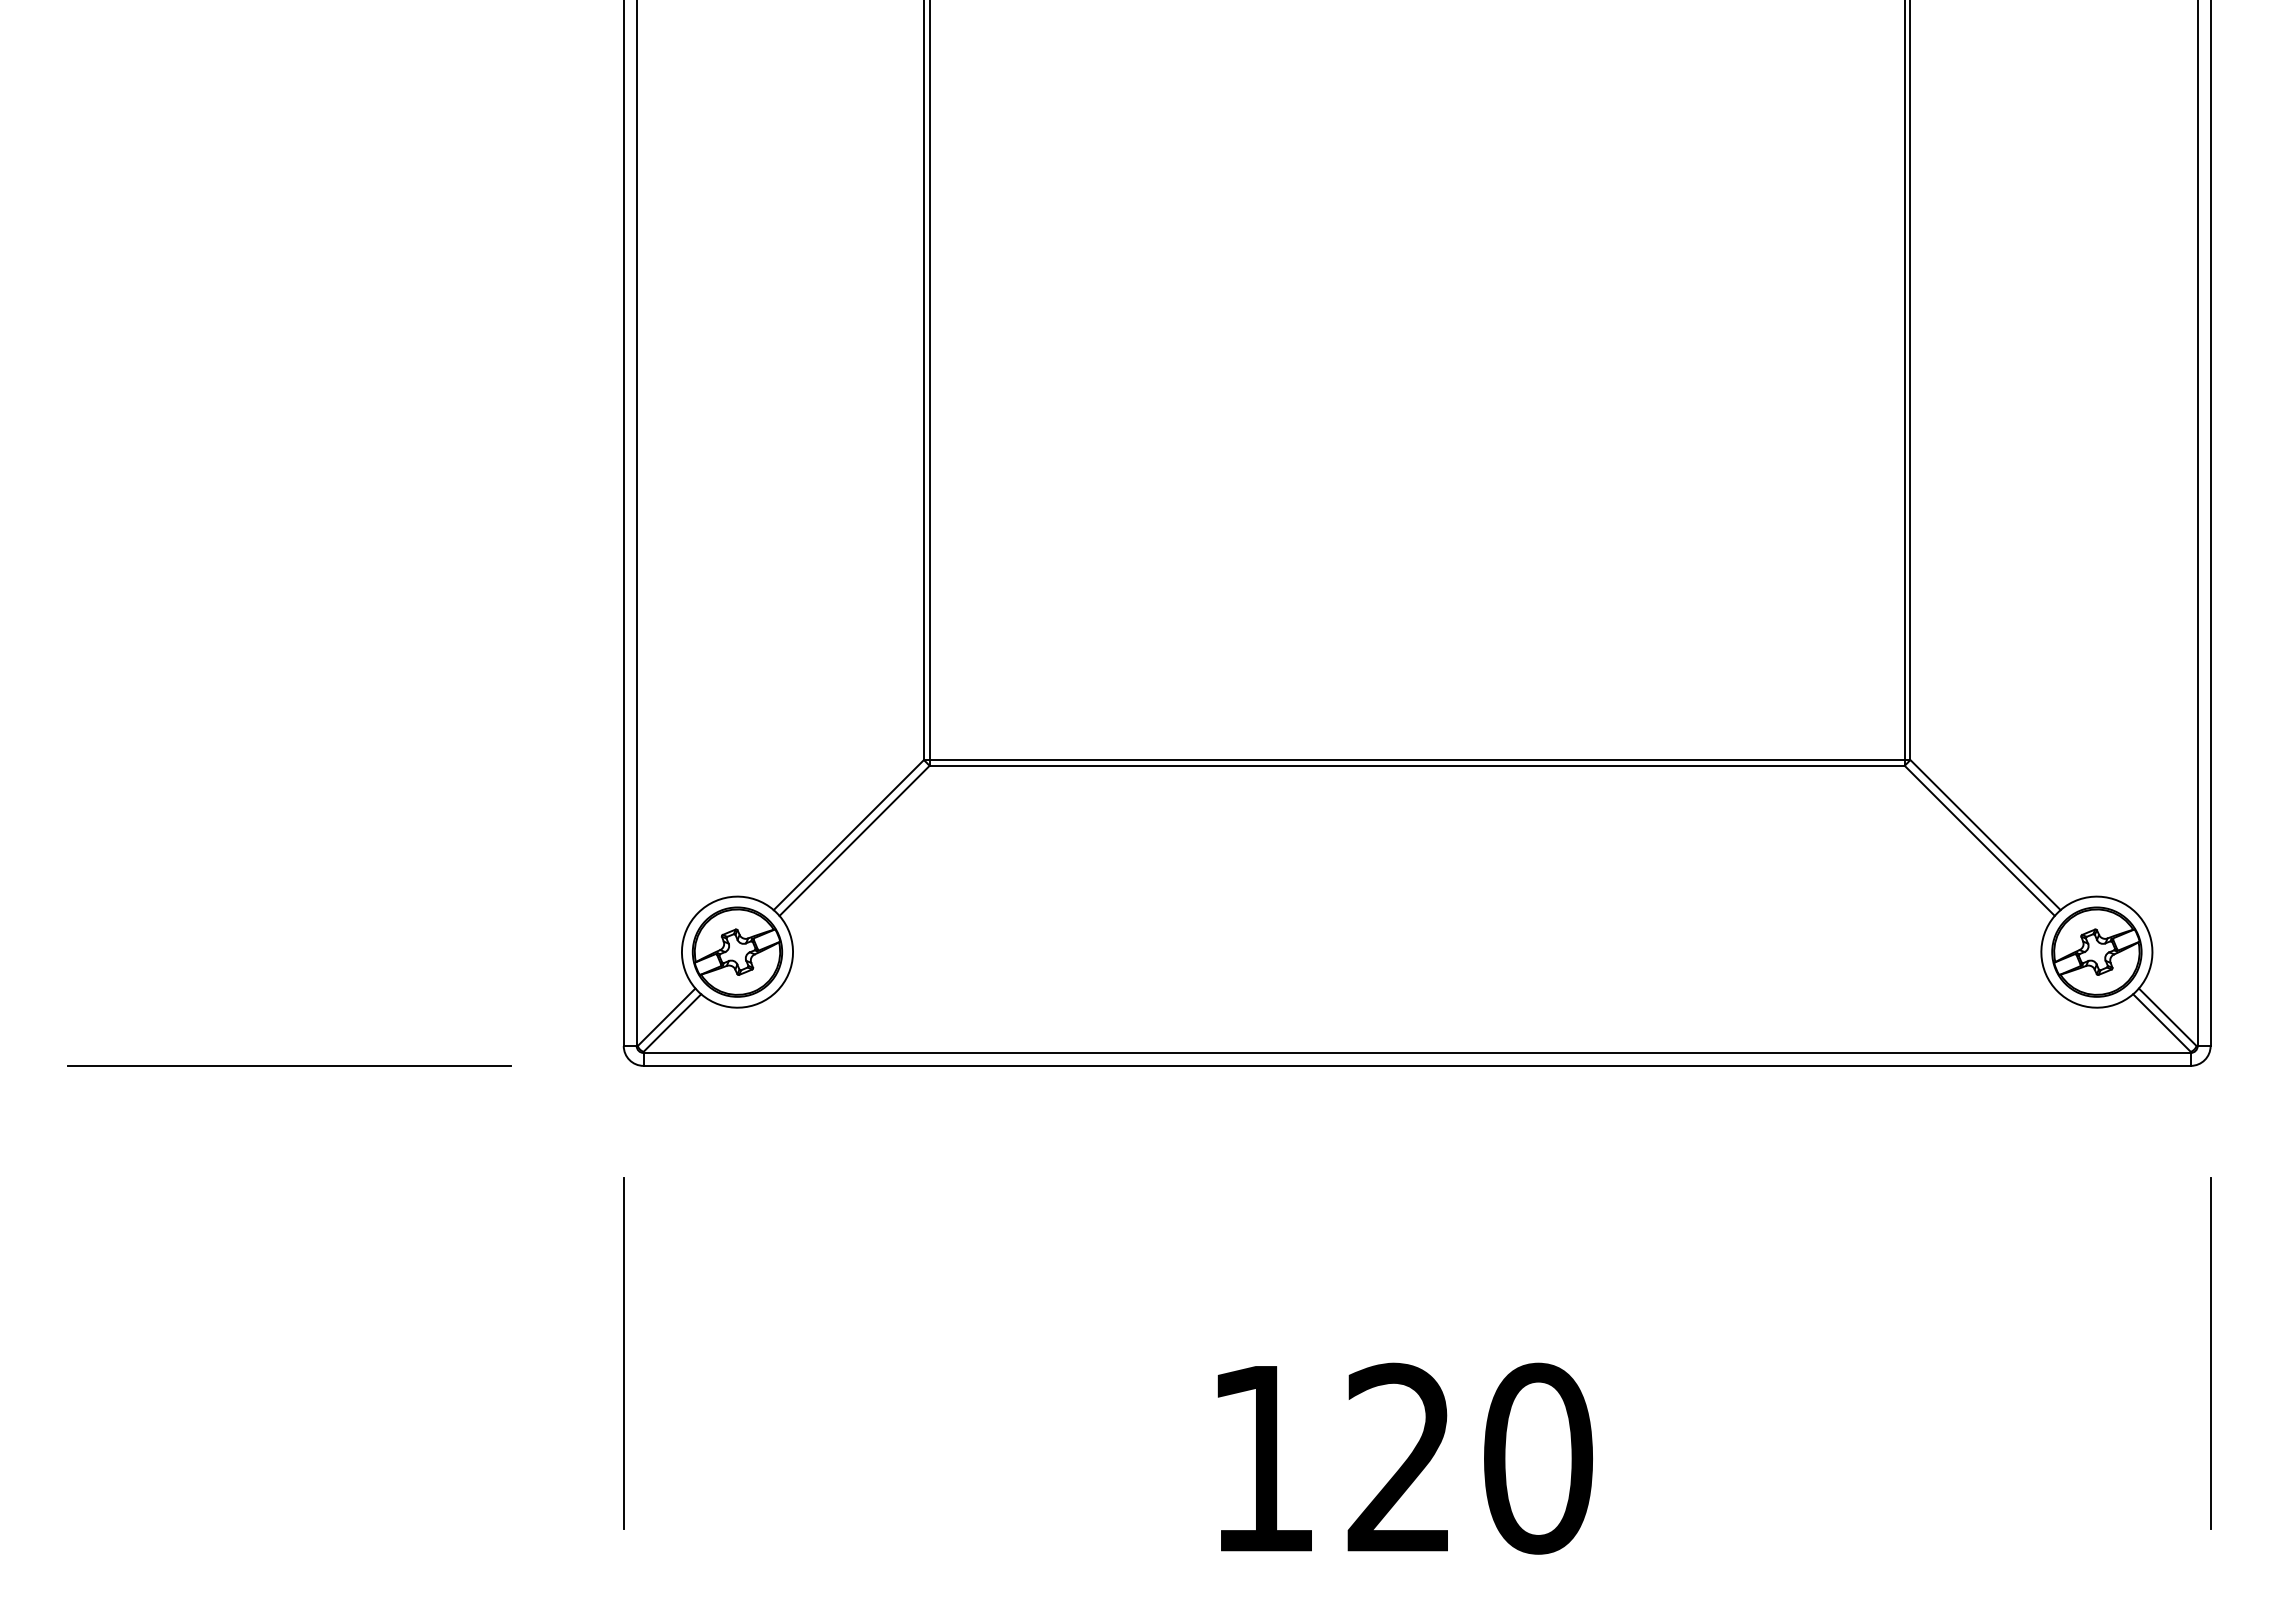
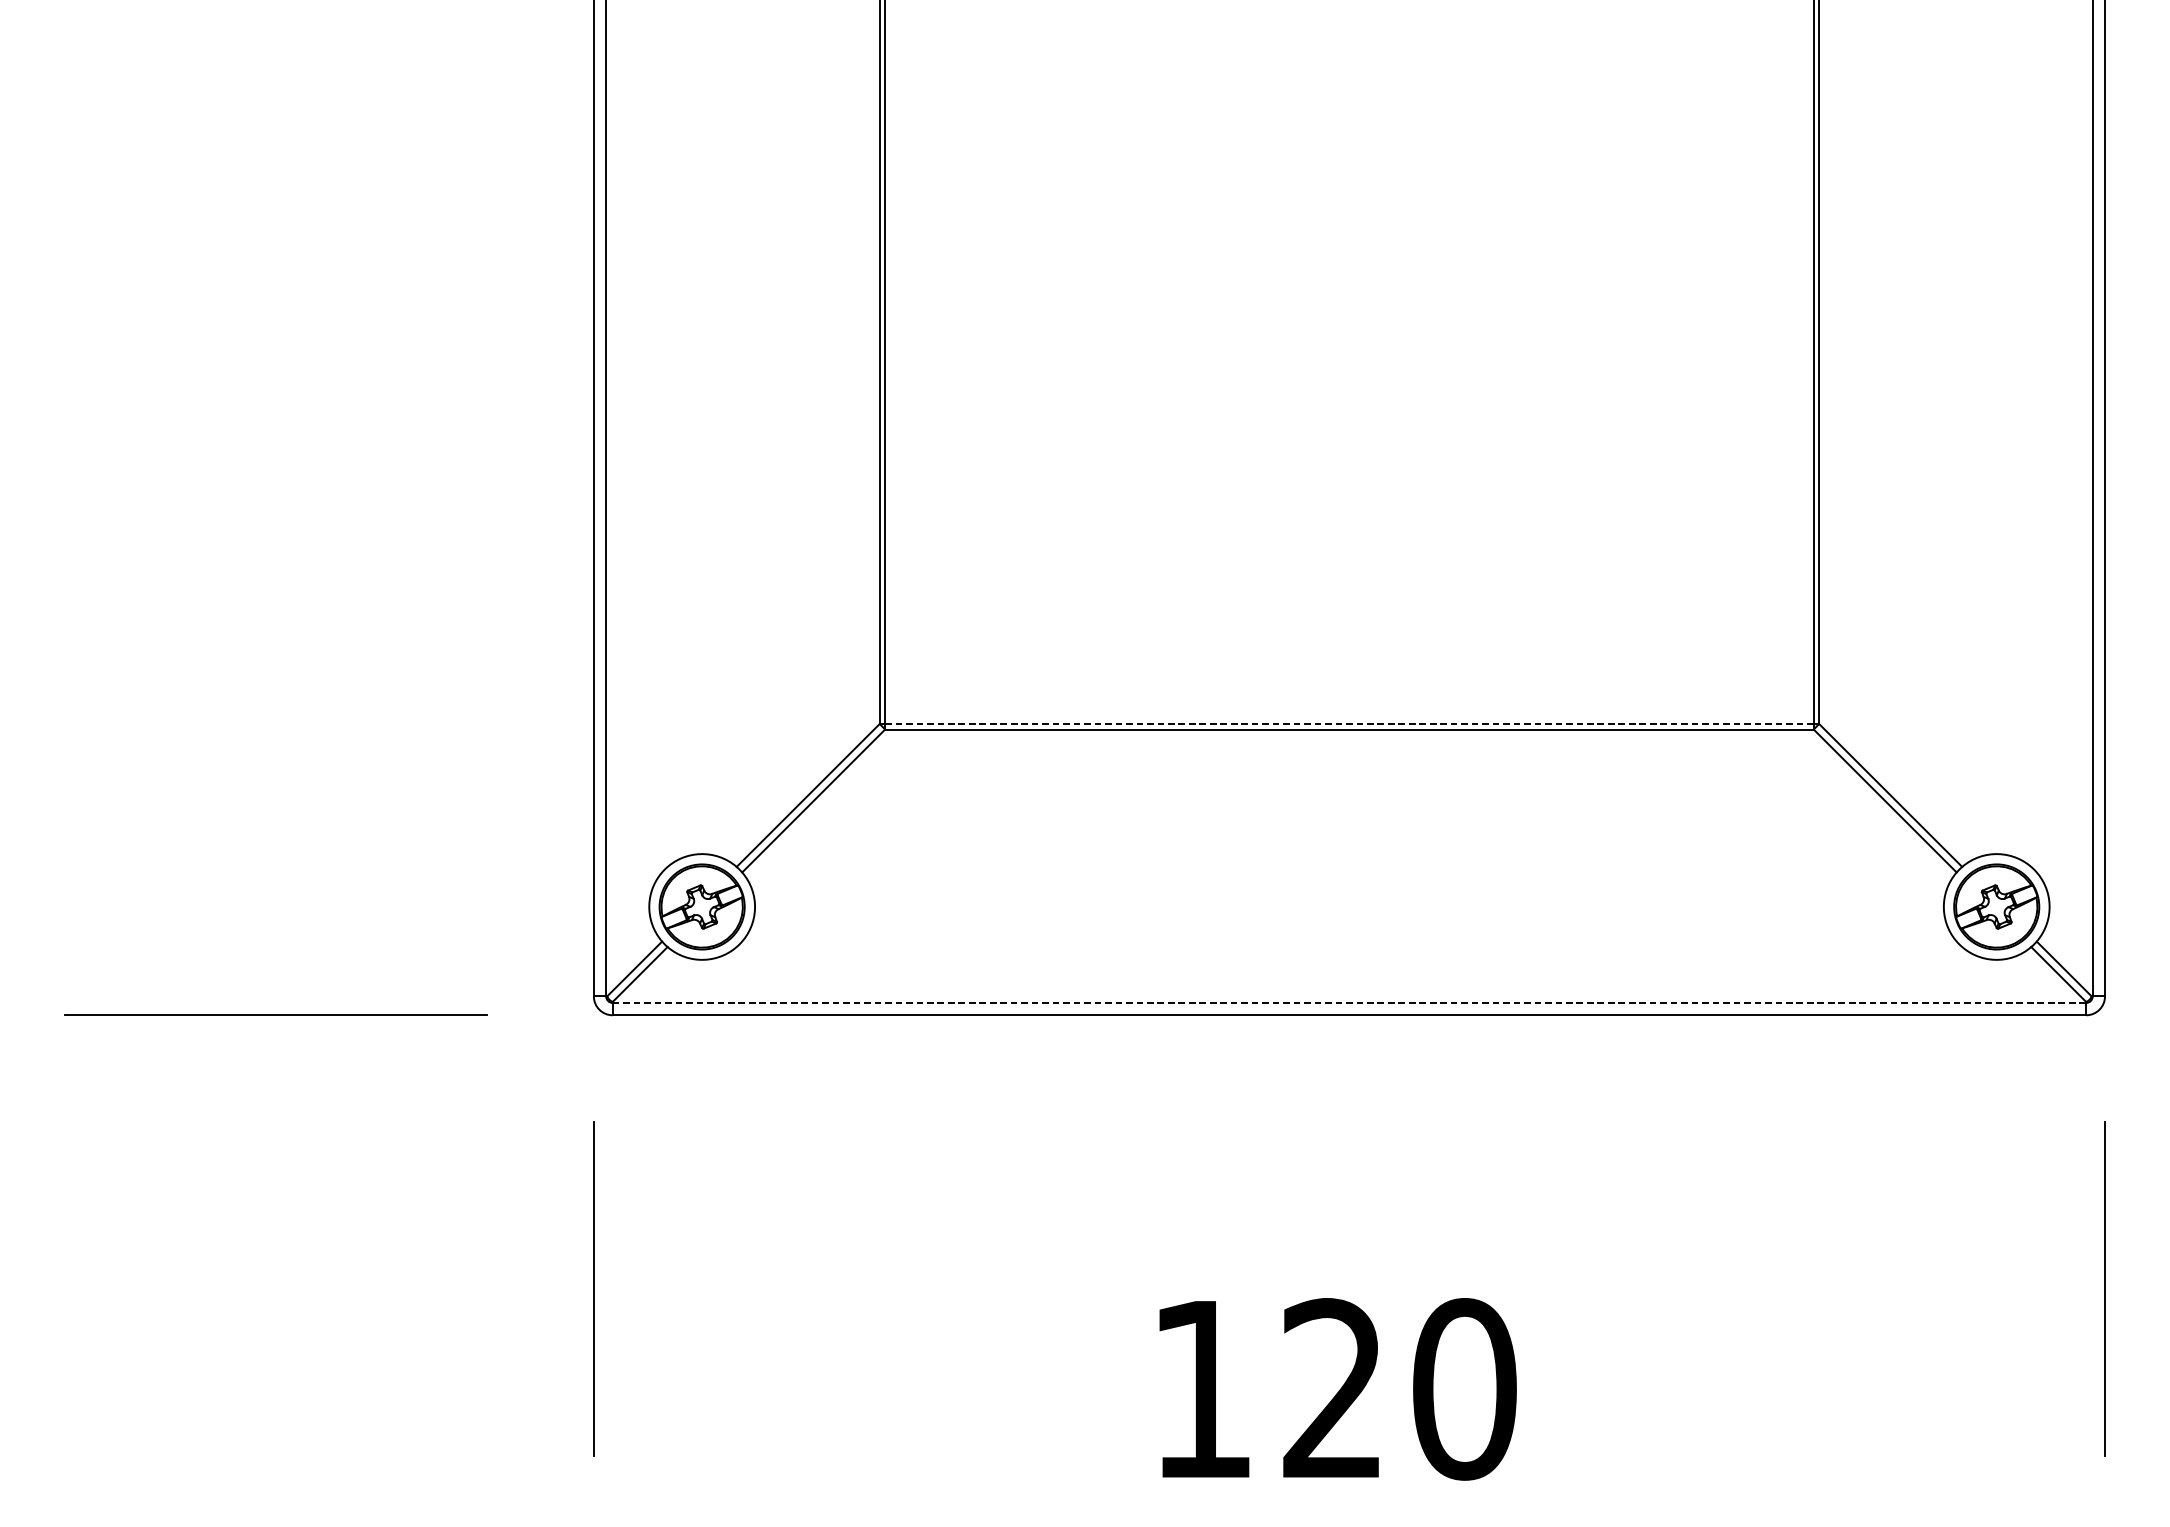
line: (1417, 760) -> (1349, 724), solid -> dashed
line: (1417, 1053) -> (1349, 1003), solid -> dashed

